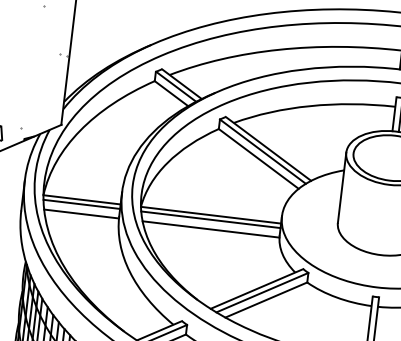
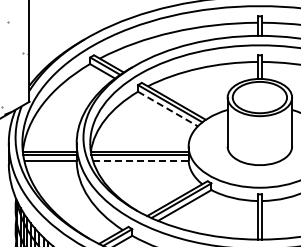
line: (258, 159) -> (167, 109), solid -> dashed
line: (210, 229) -> (140, 161), solid -> dashed

